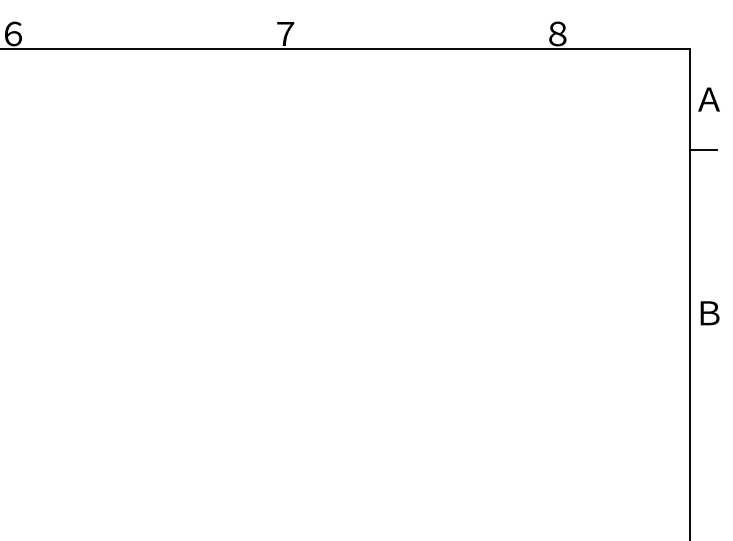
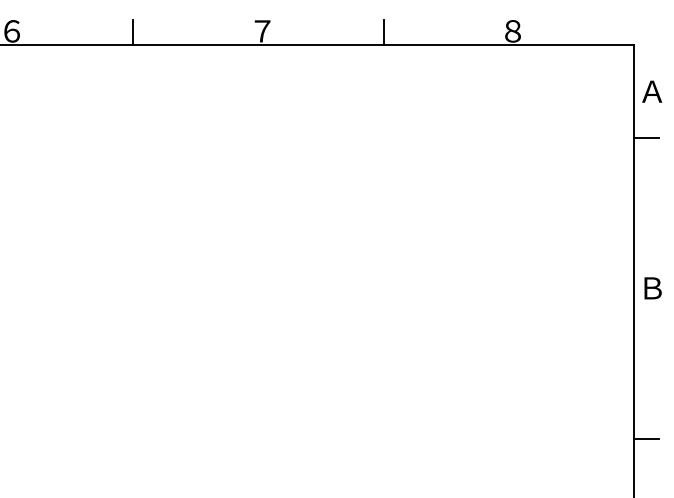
line: (145, 35) -> (133, 32), added
line: (417, 35) -> (383, 32), added
line: (702, 476) -> (646, 438), added

